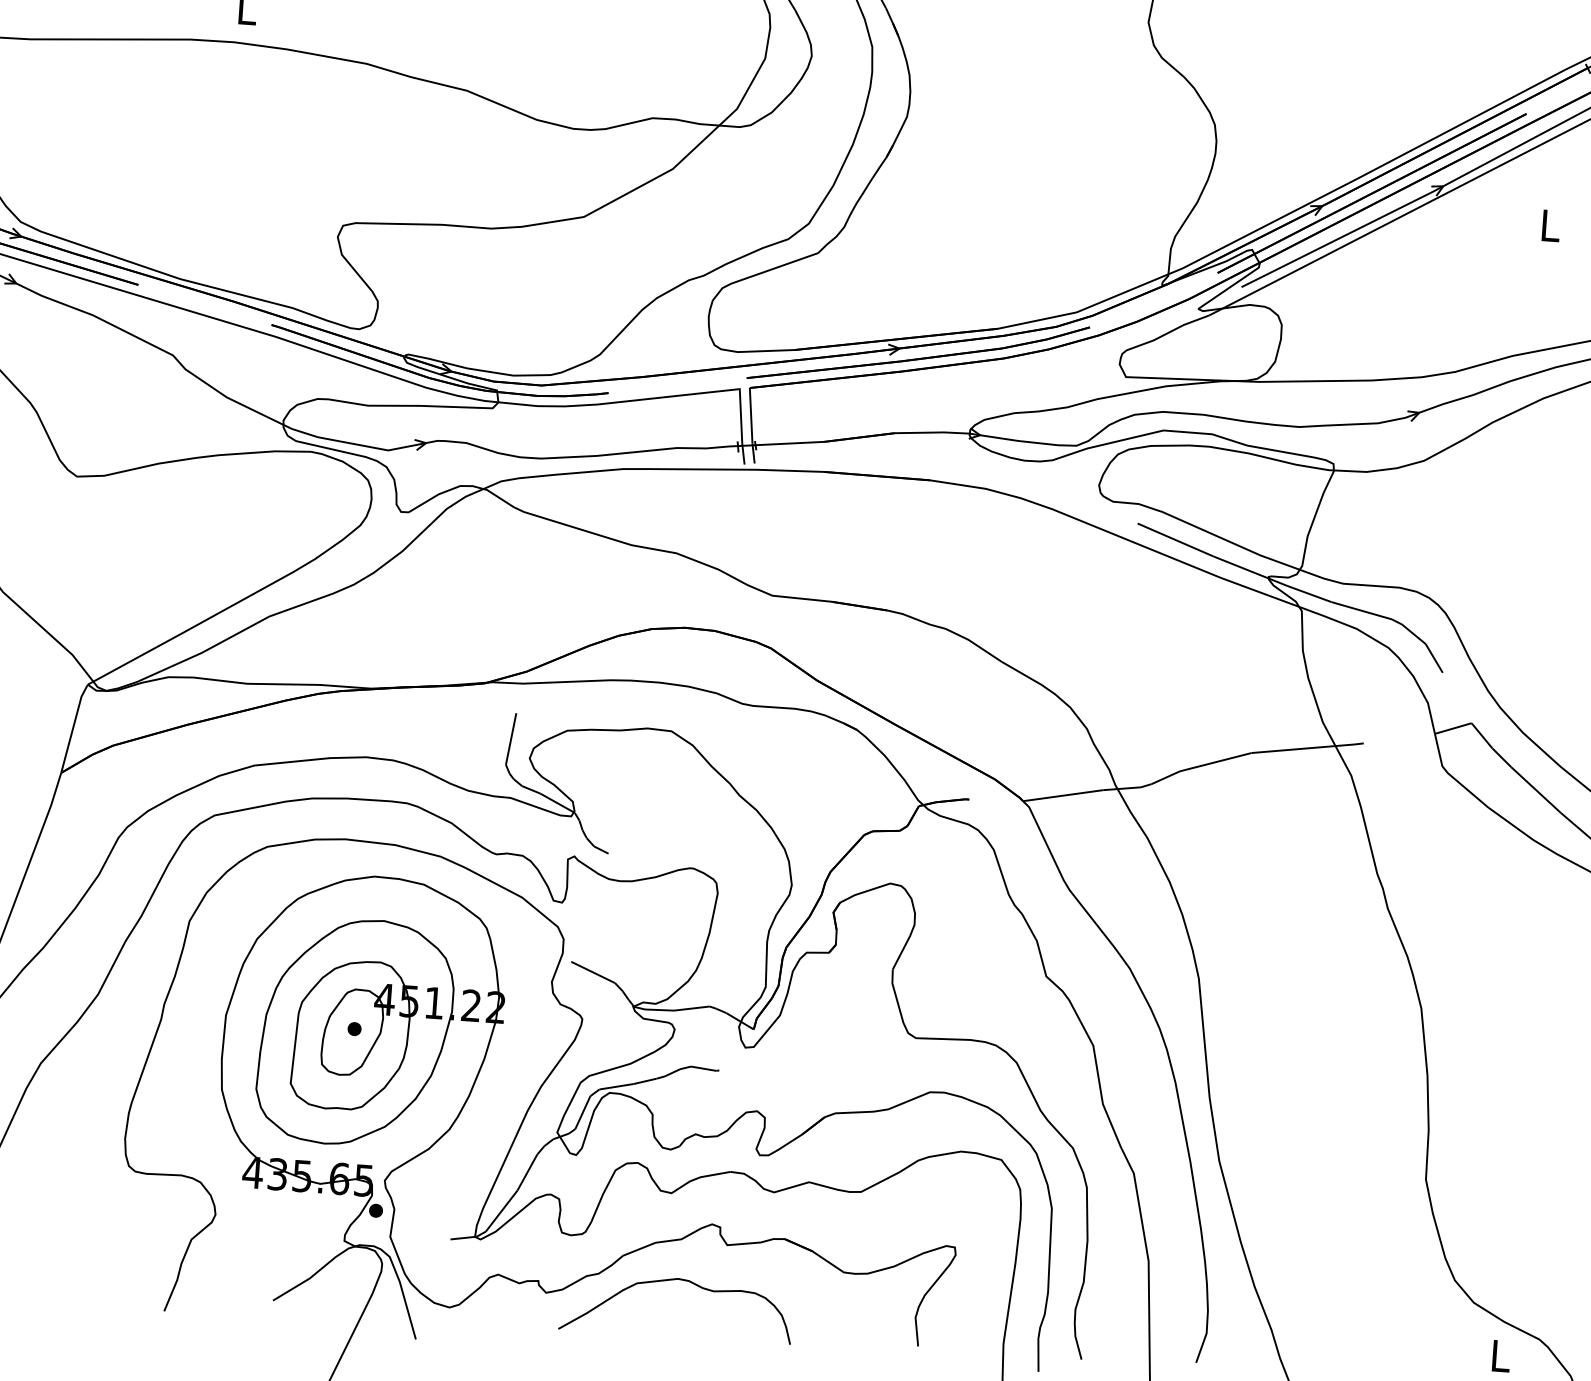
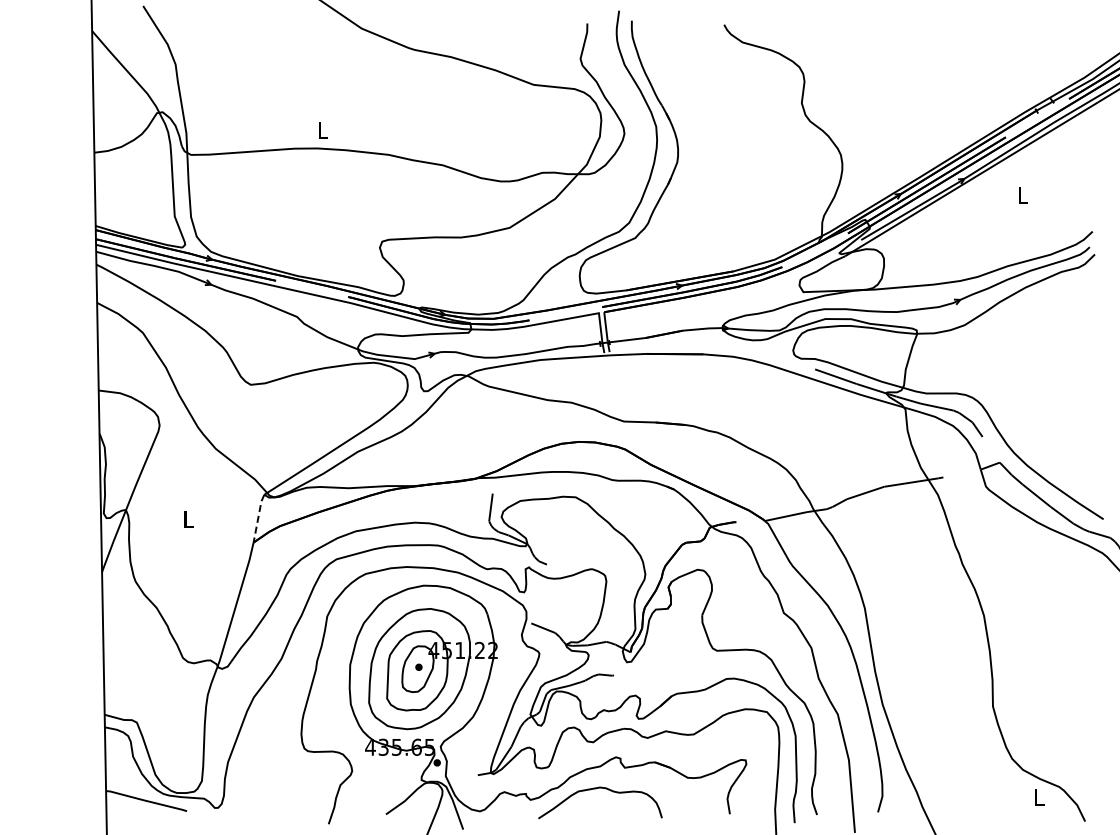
line: (73, 726) -> (258, 517), solid -> dashed

